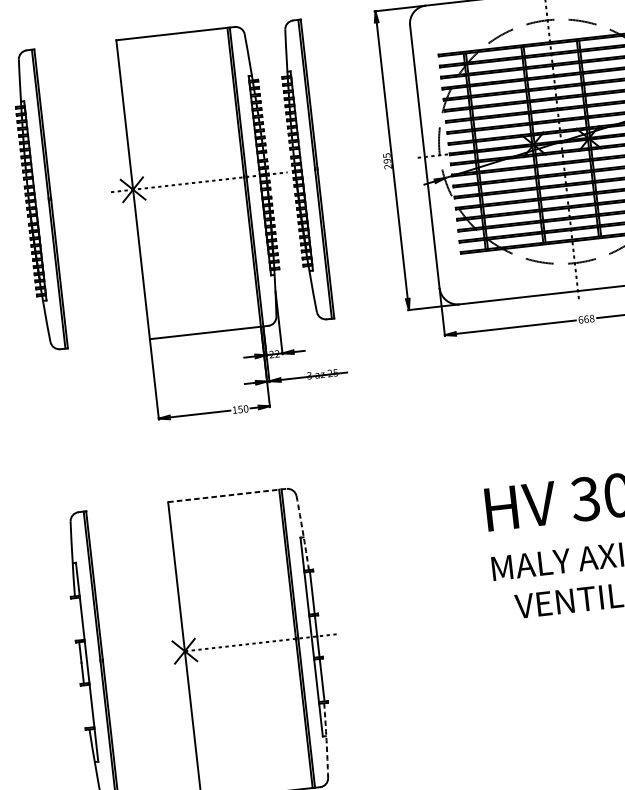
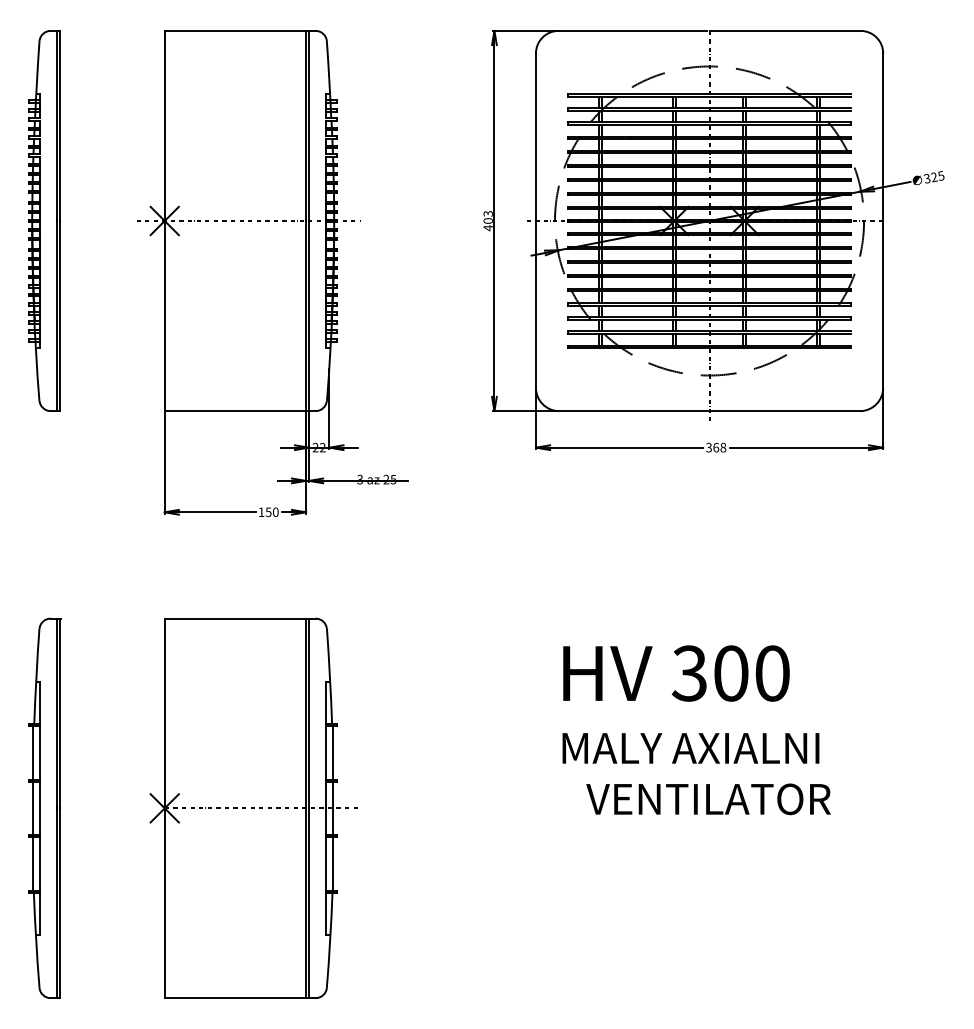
text: (386, 161) -> (487, 221), 295 -> 403
part: (304, 170) -> (383, 220), removed
text: (581, 319) -> (709, 447), 668 -> 368
line: (227, 495) -> (240, 618), dashed -> solid
arc: (302, 533) -> (329, 676), dashed -> solid
line: (76, 619) -> (33, 752), added
line: (86, 706) -> (33, 863), added
arc: (326, 740) -> (330, 940), dashed -> solid

